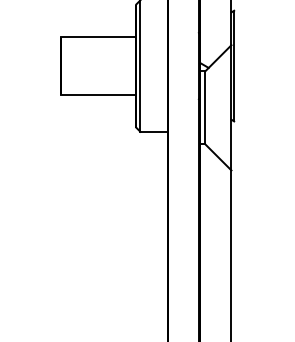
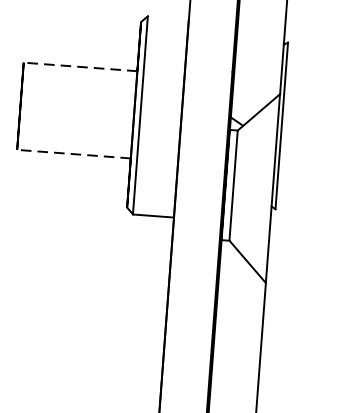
line: (98, 37) -> (80, 67), solid -> dashed
line: (98, 95) -> (73, 154), solid -> dashed

